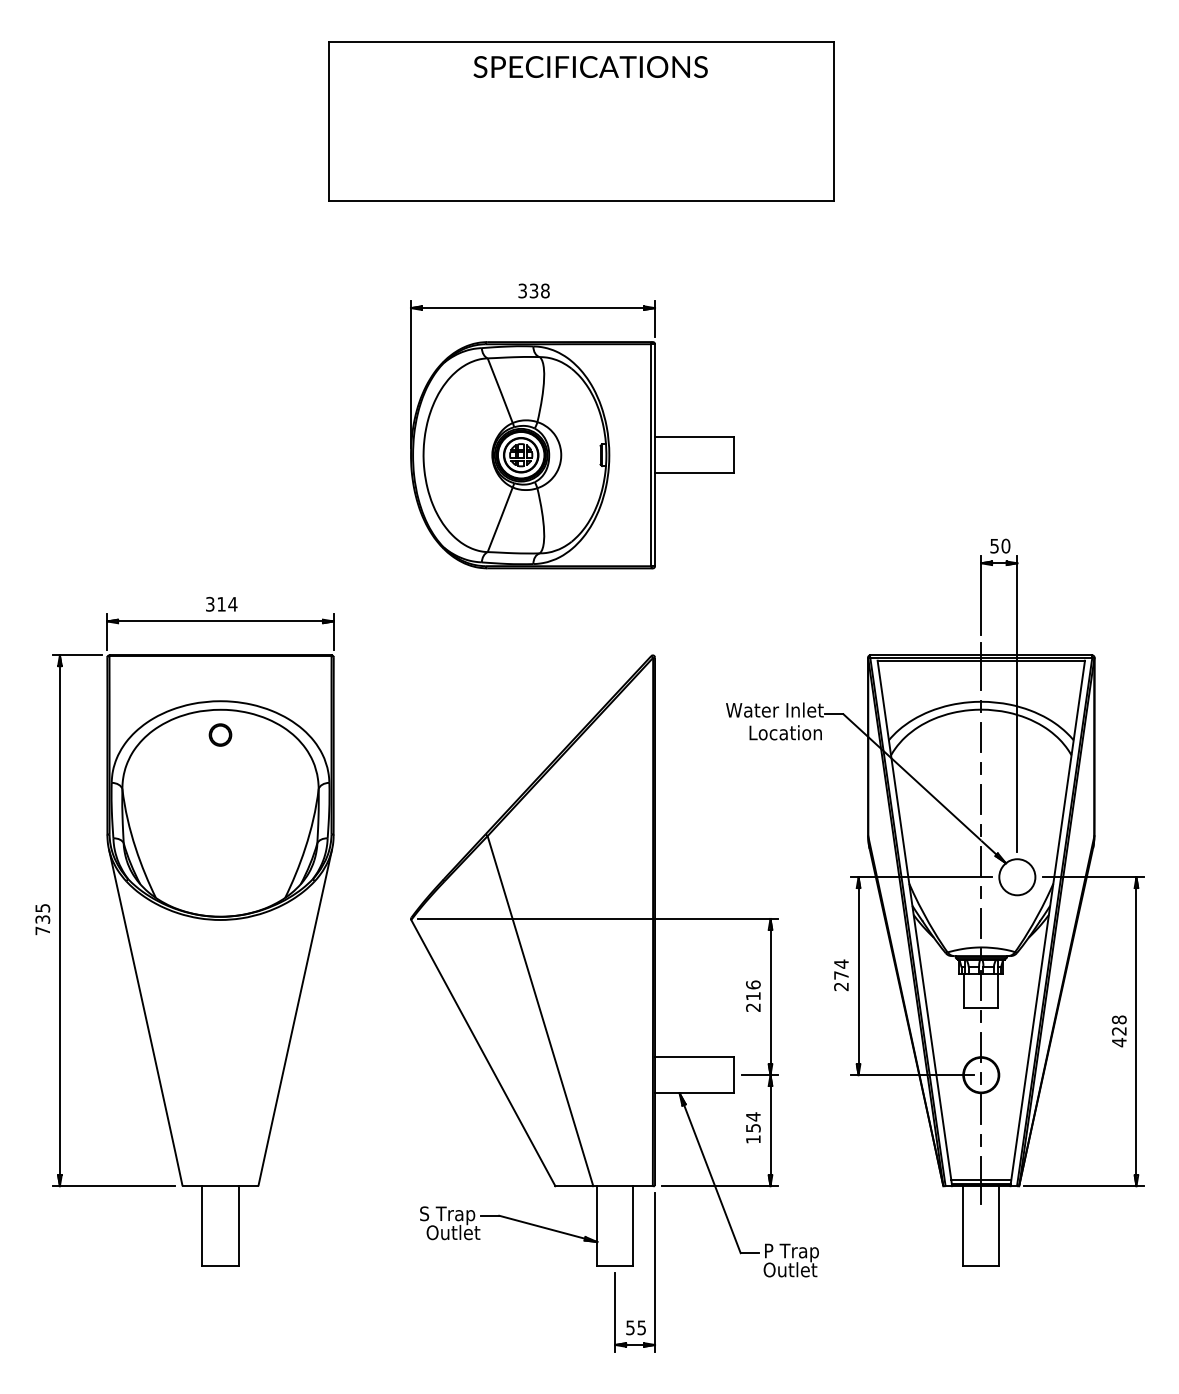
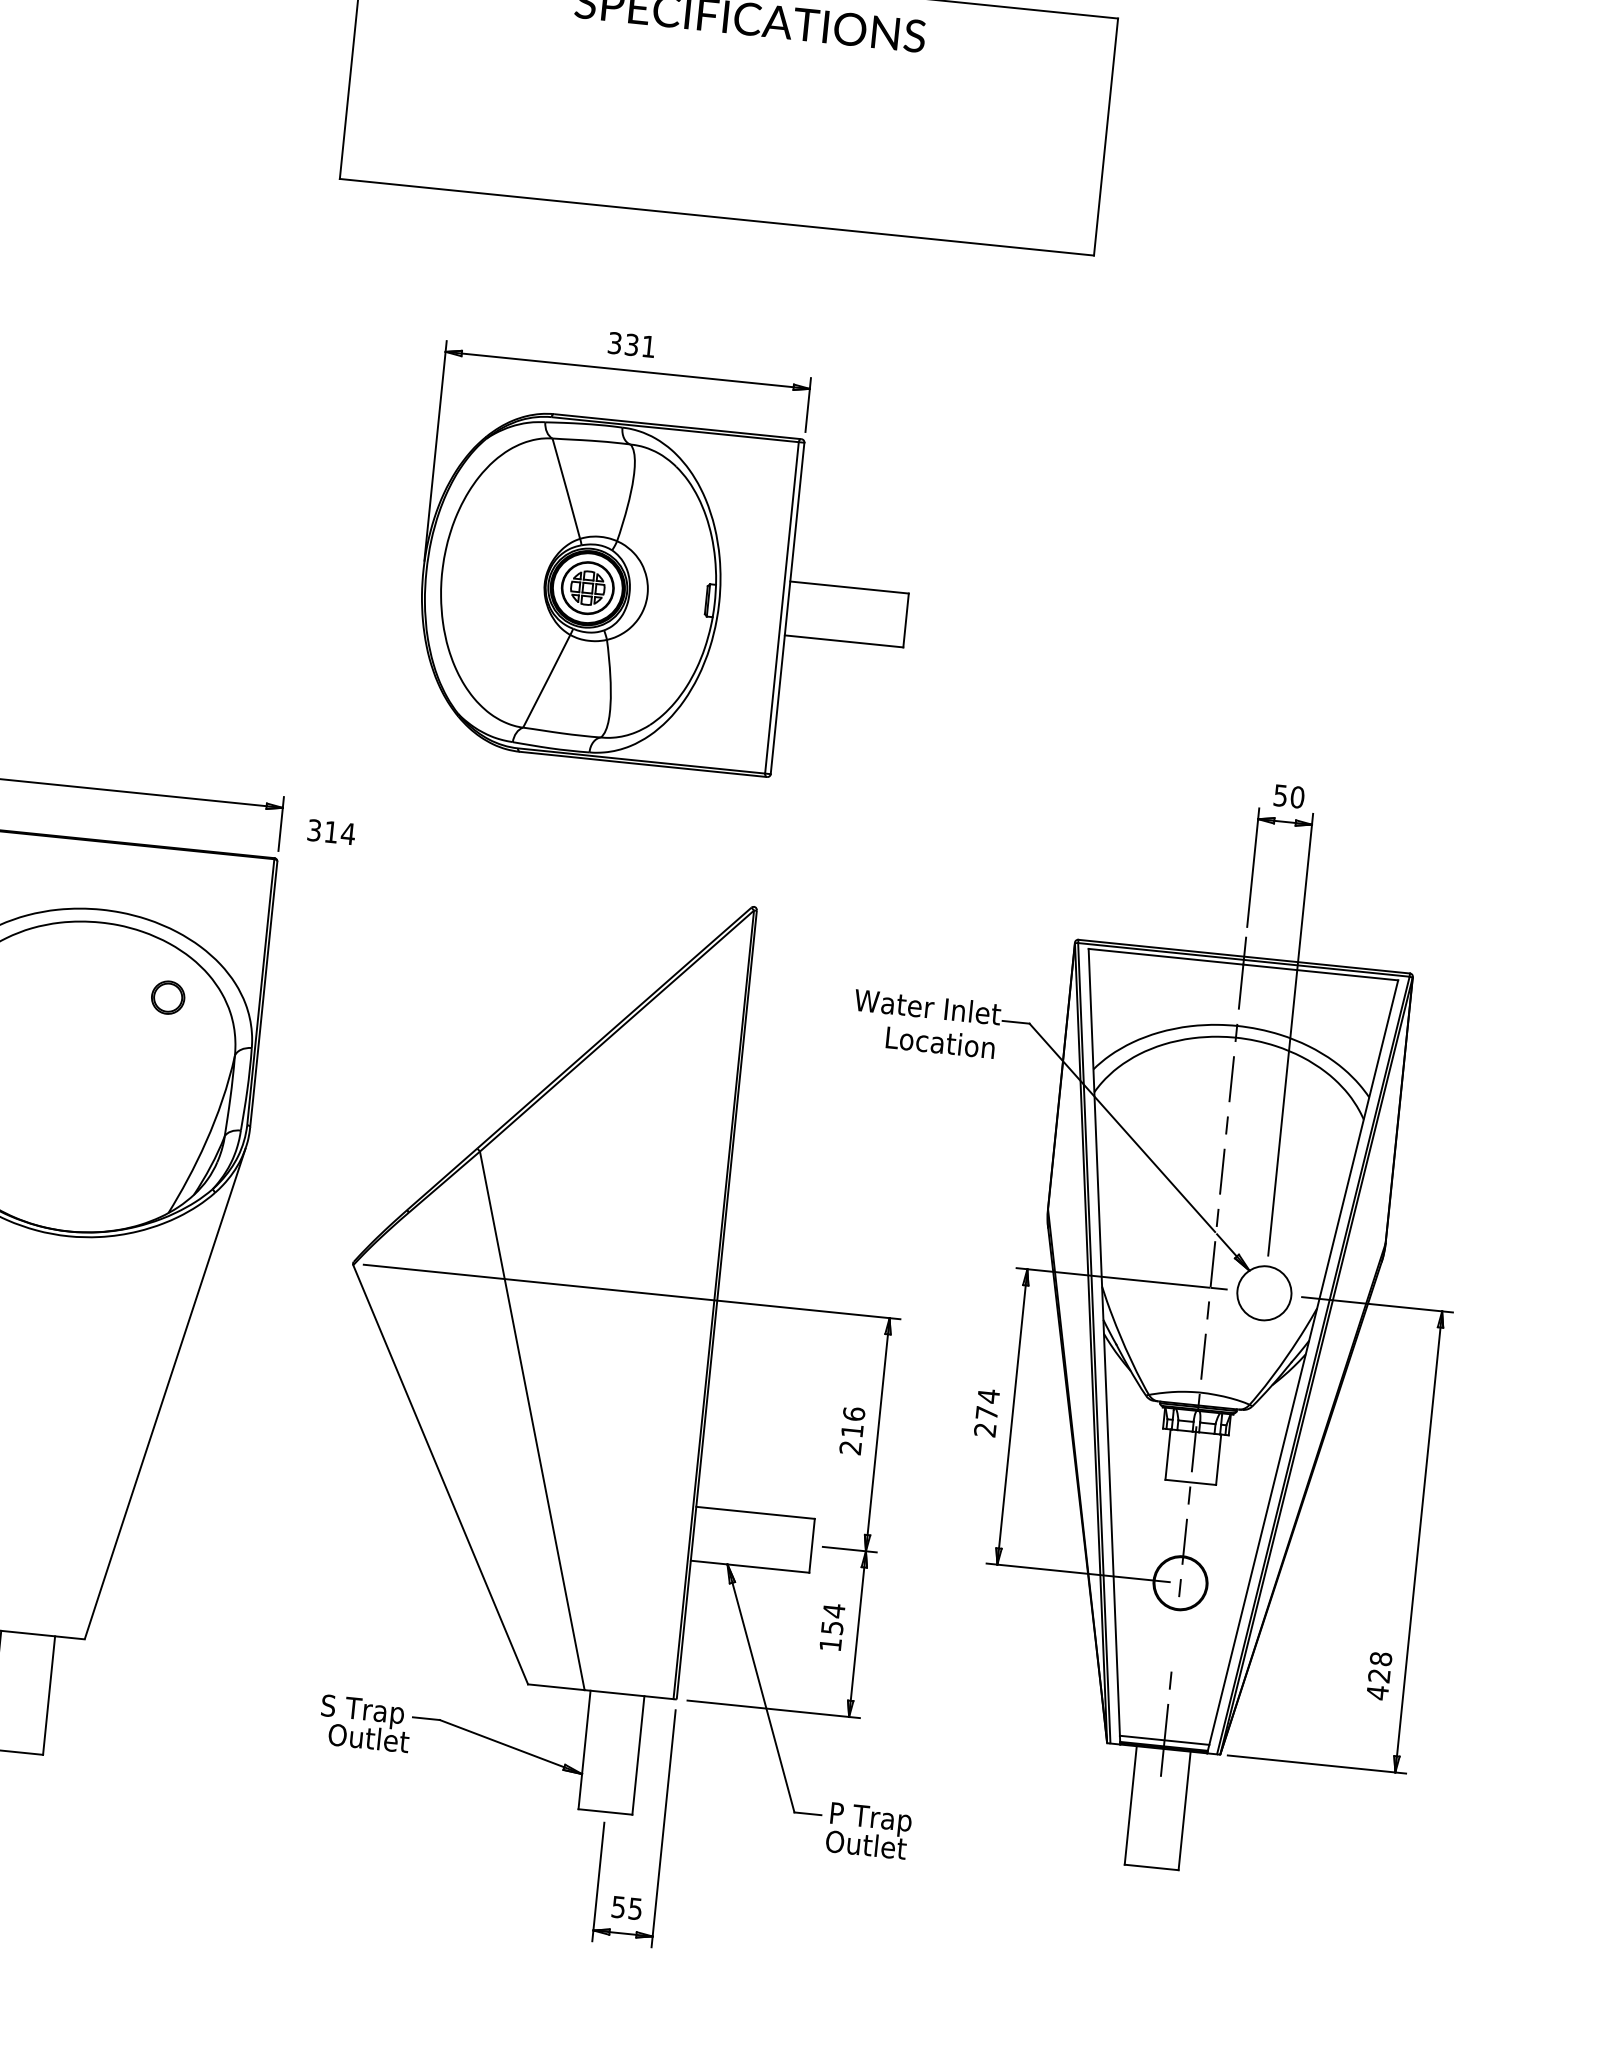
text: (545, 290) -> (649, 345), 338 -> 331
text: (221, 604) -> (331, 832), moved
part: (220, 734) -> (168, 996), moved
text: (1119, 1031) -> (1379, 1676), moved
line: (981, 1109) -> (1175, 1634), removed

